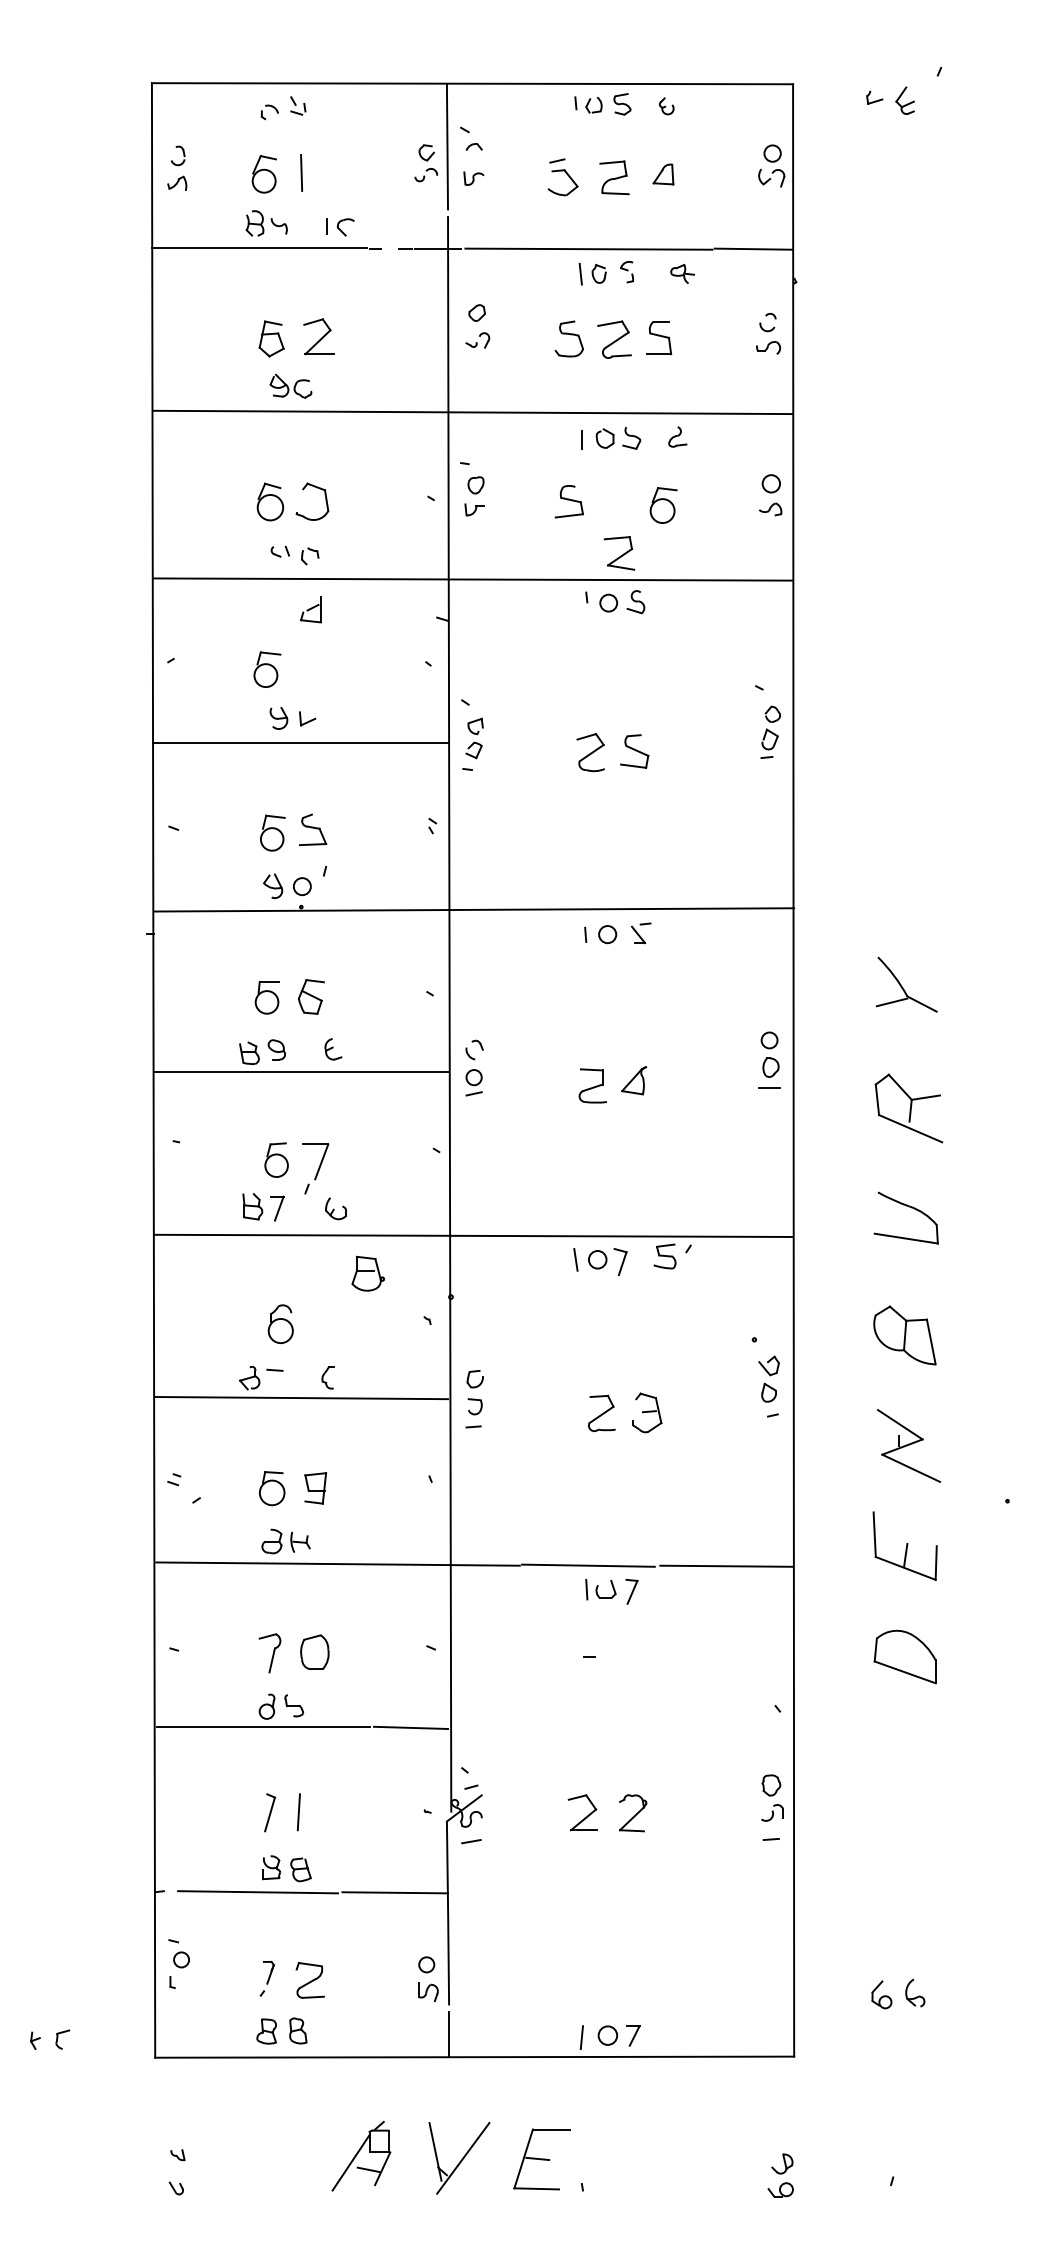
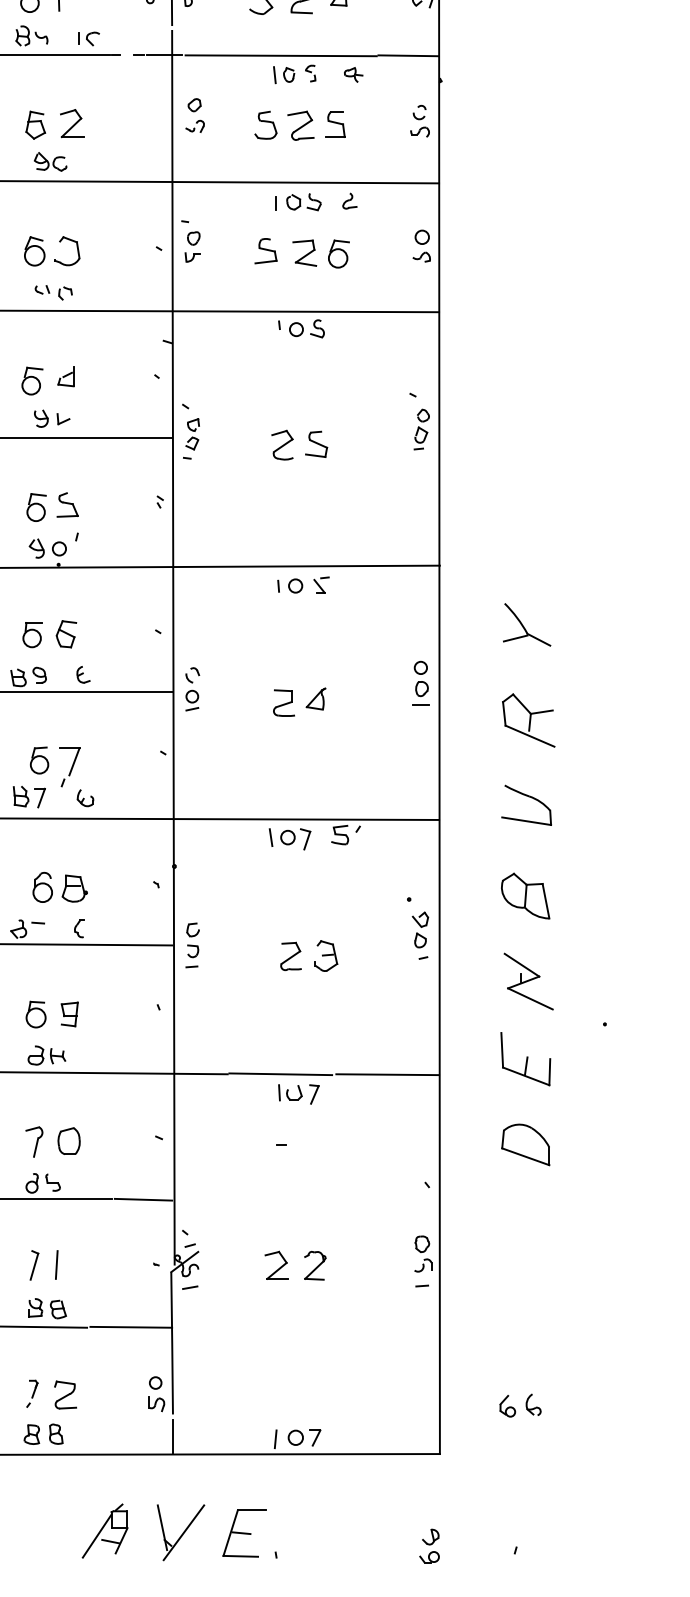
part: (619, 553) -> (304, 253), moved
part: (310, 609) -> (65, 376), moved
part: (367, 1273) -> (74, 888), moved

